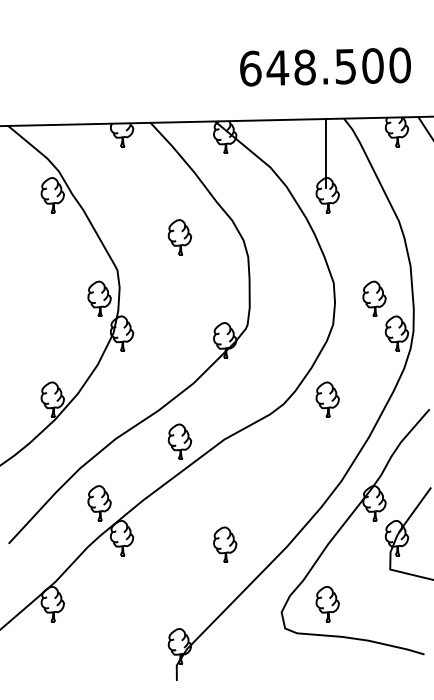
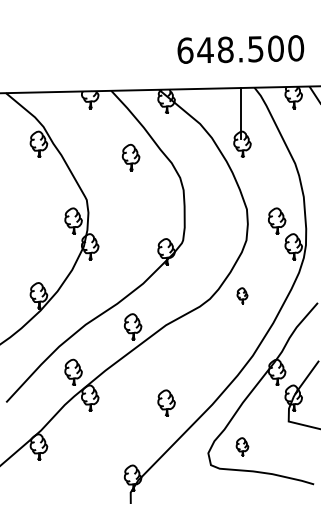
part: (179, 237) -> (130, 157), moved
part: (327, 399) -> (242, 295), size x0.6
part: (327, 603) -> (242, 446), size x0.7

